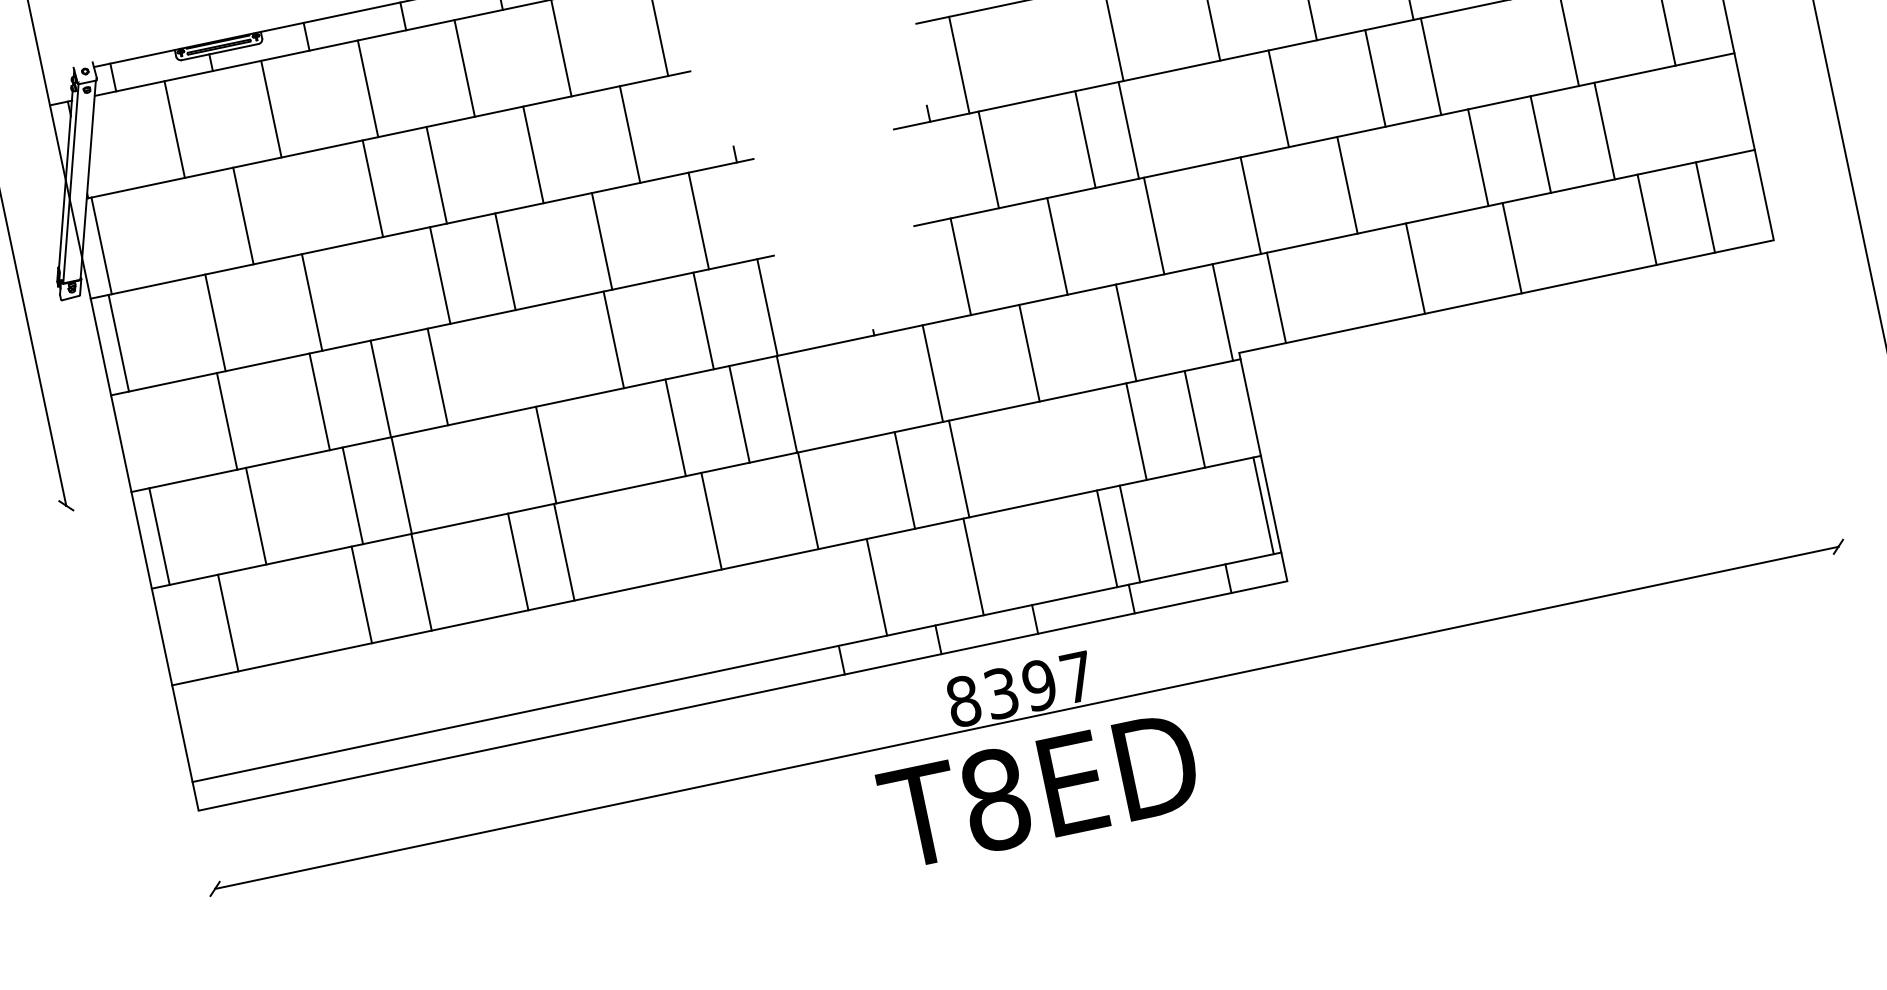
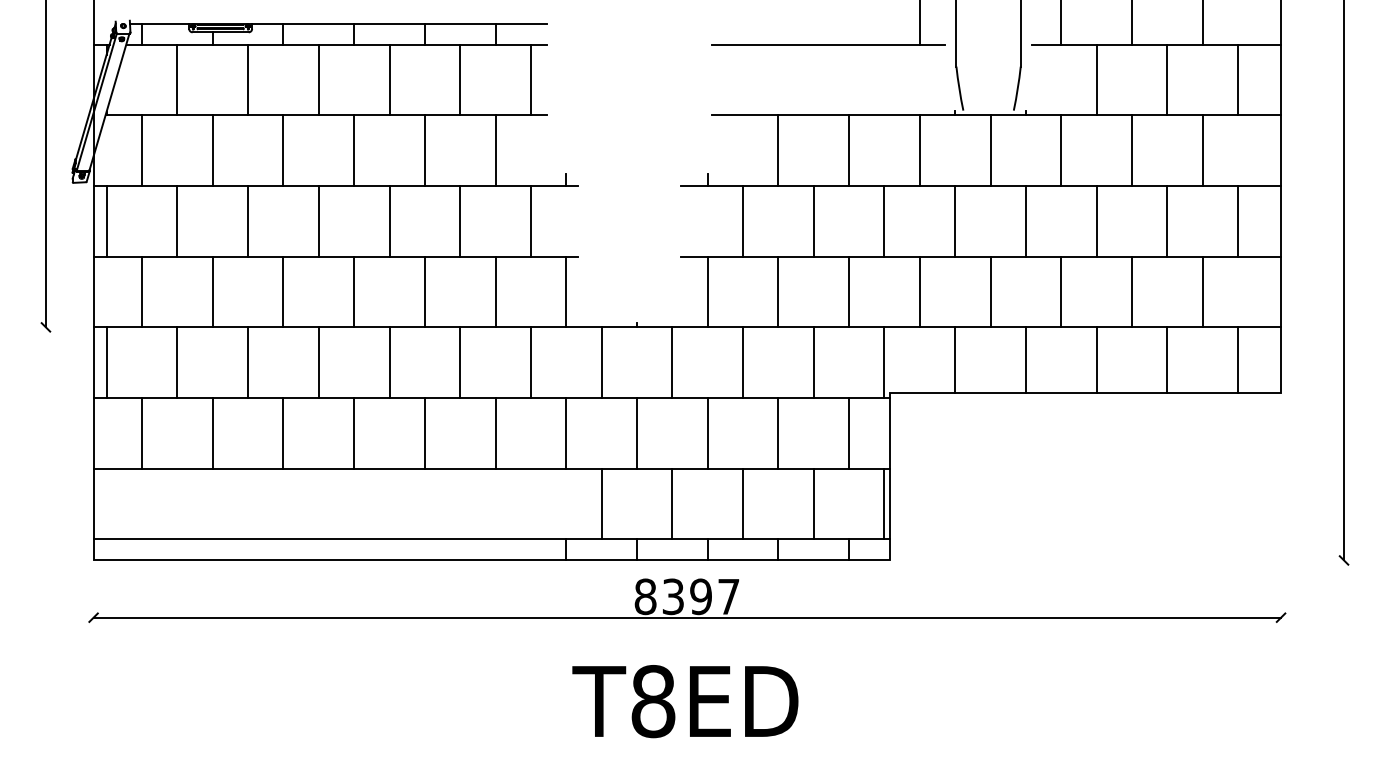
line: (959, 65) -> (778, 150), moved
line: (1430, 65) -> (1096, 220), moved
line: (1128, 129) -> (884, 220), moved
line: (1604, 130) -> (1202, 291), moved
line: (1478, 156) -> (1061, 291), moved
line: (372, 188) -> (283, 150), moved
line: (1647, 219) -> (1167, 360), moved
line: (102, 245) -> (142, 150), moved
line: (439, 274) -> (318, 220), moved
line: (1276, 297) -> (955, 360), moved
line: (703, 320) -> (495, 291), moved
line: (613, 339) -> (424, 291), moved
line: (438, 376) -> (354, 291), moved
line: (319, 401) -> (212, 291), moved
line: (786, 404) -> (601, 362), moved
line: (227, 420) -> (142, 291), moved
line: (675, 427) -> (460, 362), moved
line: (1136, 431) -> (778, 433), moved
line: (958, 469) -> (707, 433), moved
line: (401, 485) -> (318, 362), moved
line: (1129, 533) -> (813, 503), moved
line: (1107, 537) -> (743, 503), moved
line: (563, 552) -> (424, 433), moved
line: (361, 595) -> (212, 433), moved
text: (1039, 790) -> (685, 701), moved

